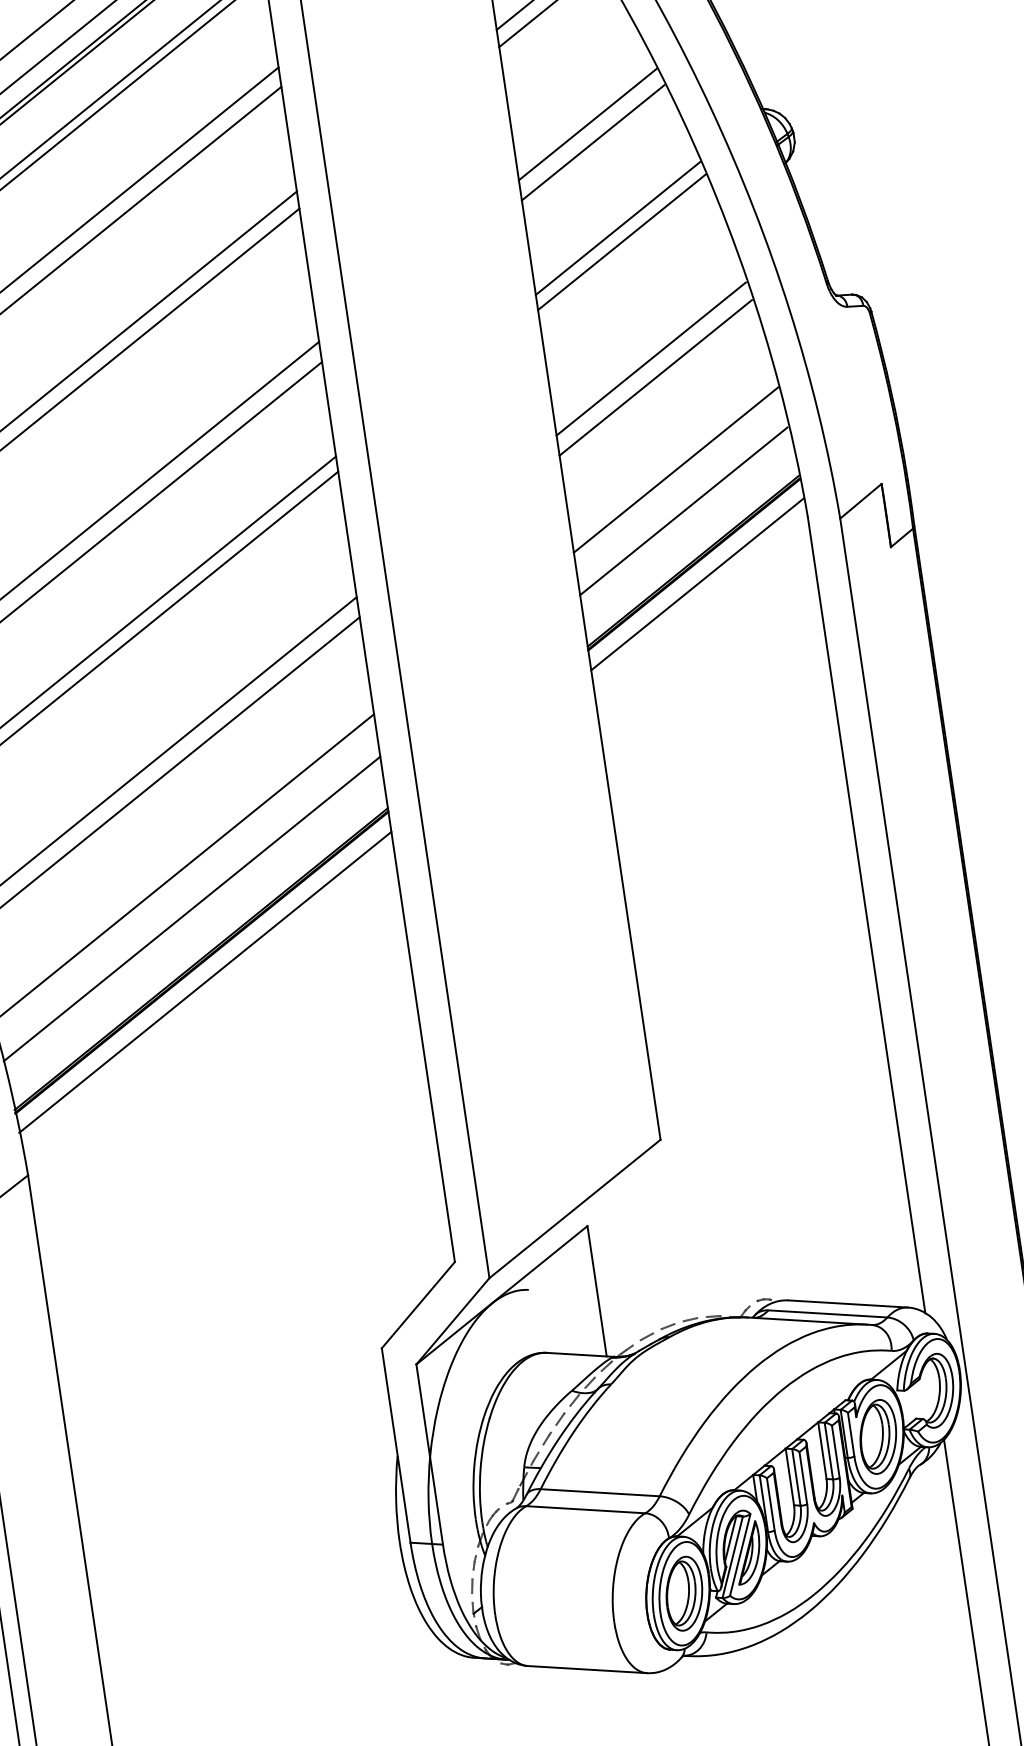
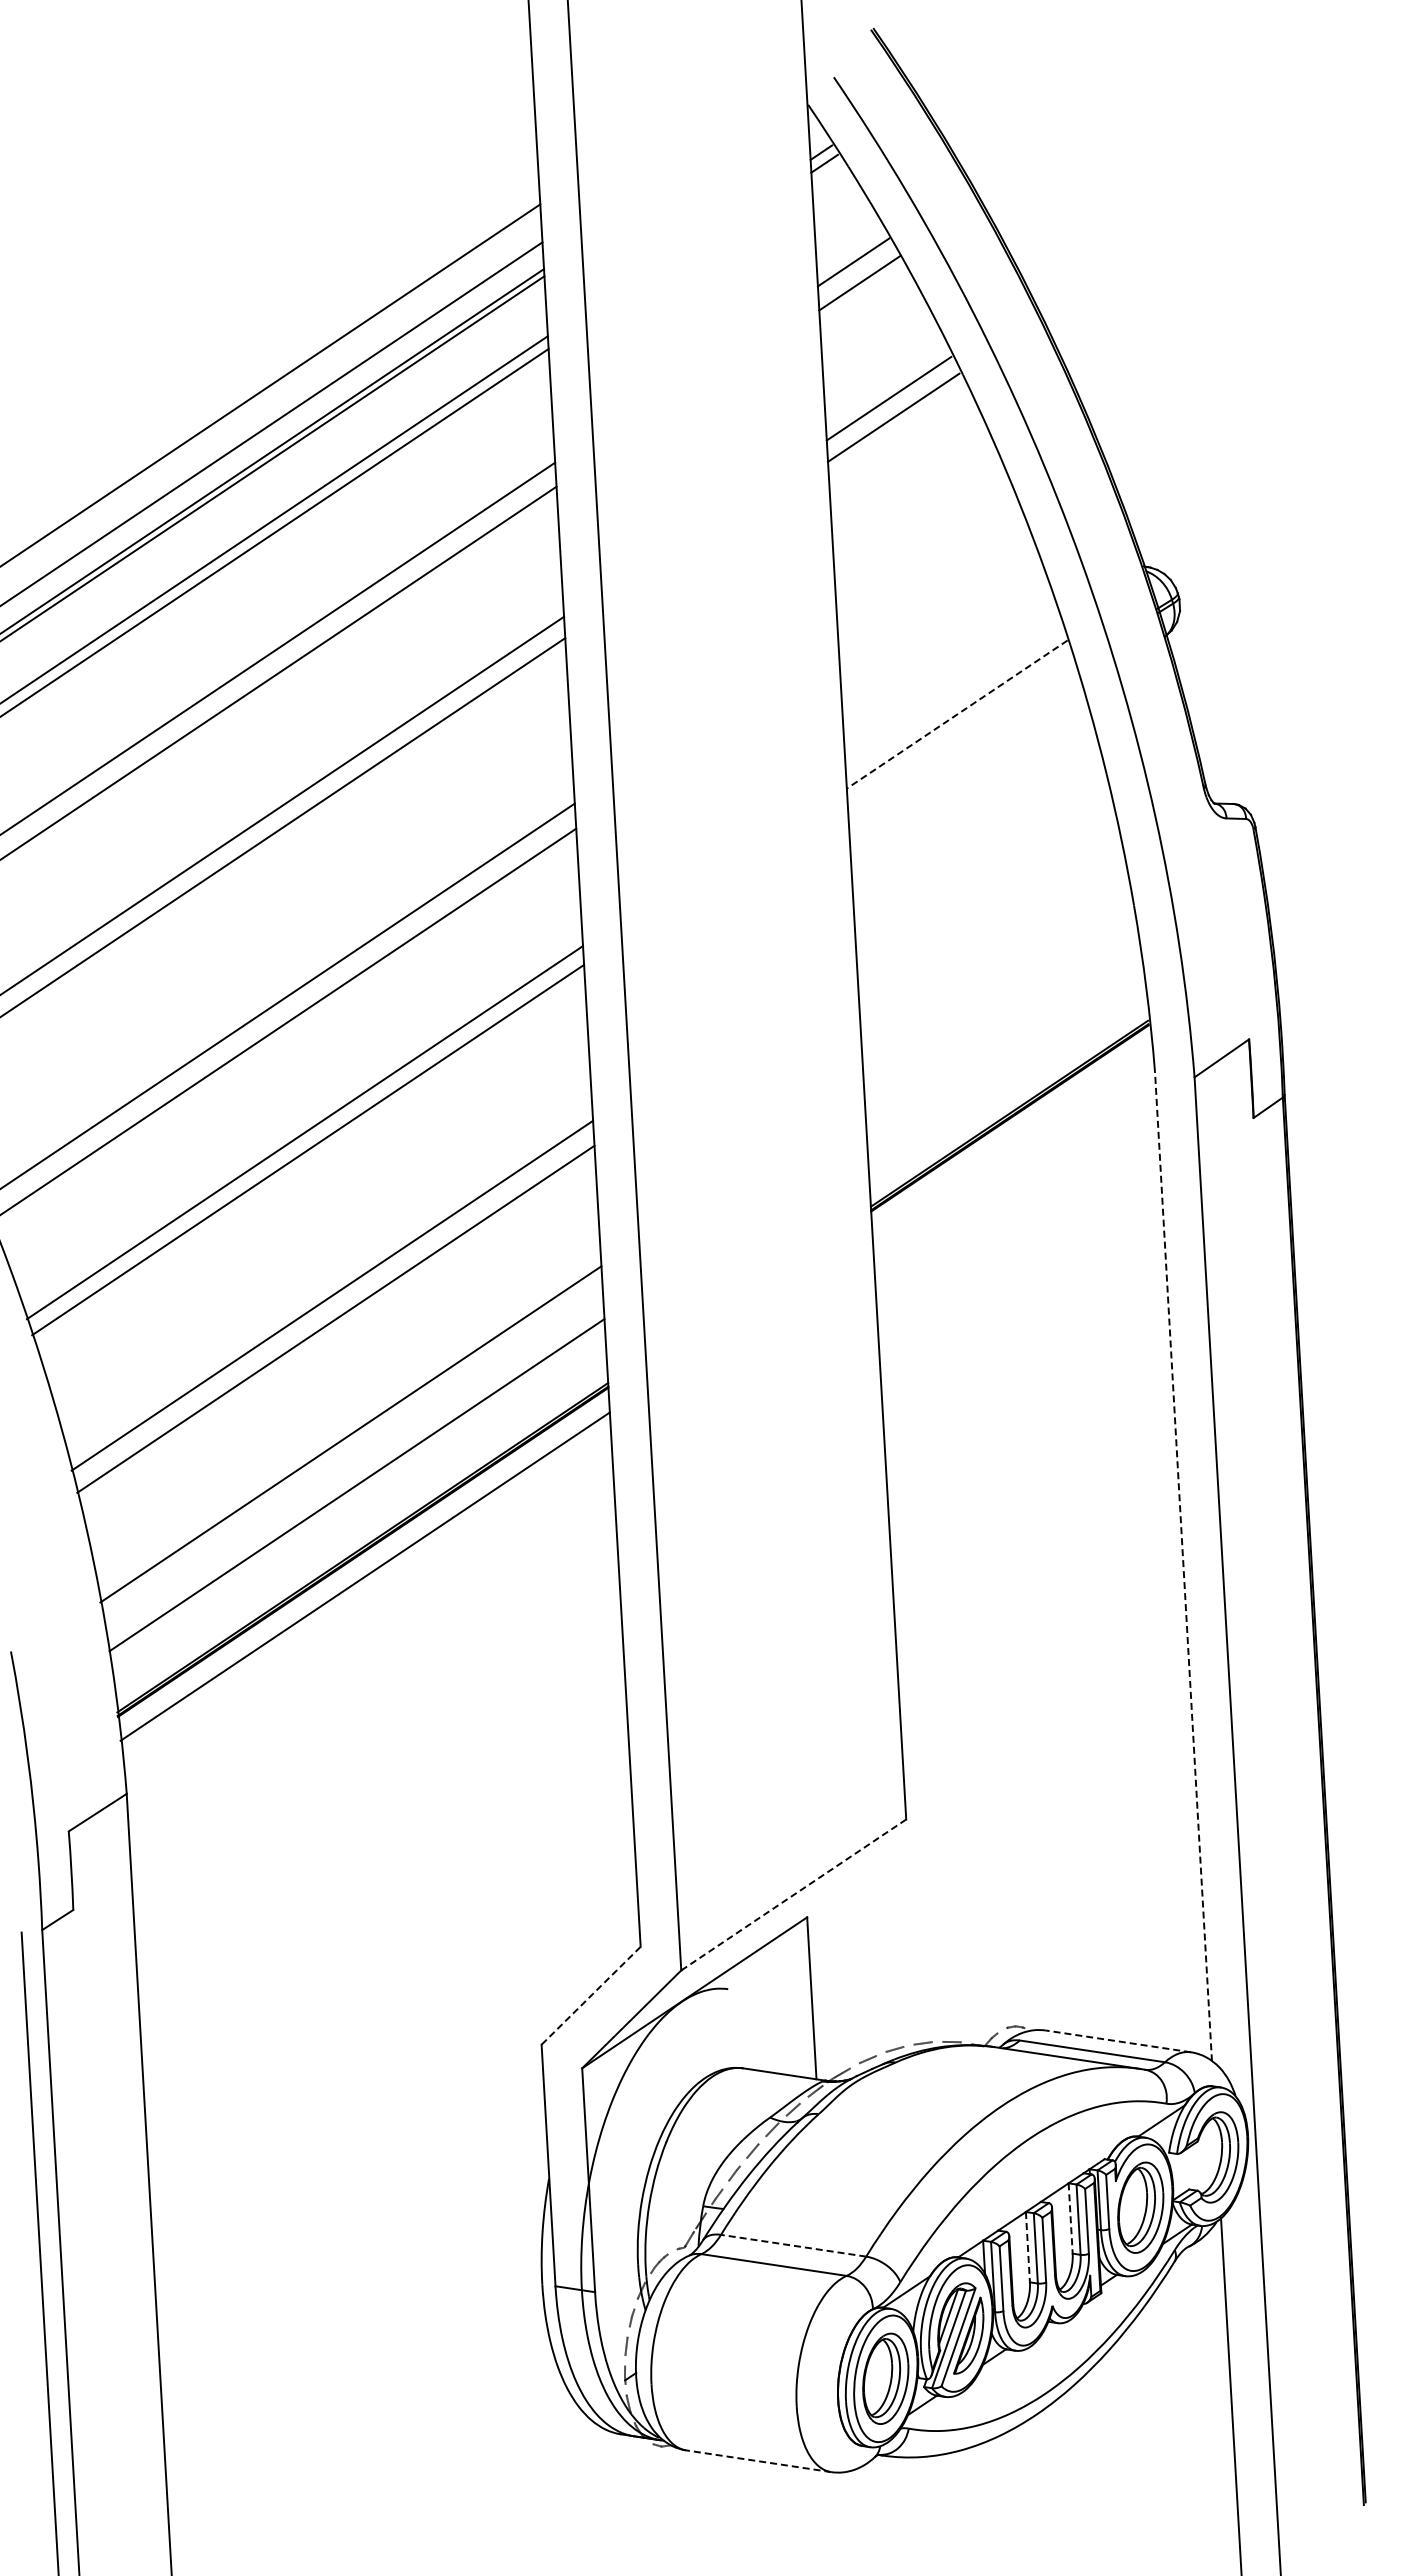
line: (587, 124) -> (927, 566), removed
line: (593, 142) -> (932, 589), removed
line: (617, 227) -> (953, 696), removed
line: (622, 242) -> (957, 714), solid -> dashed
line: (650, 358) -> (979, 860), removed
line: (655, 377) -> (983, 884), removed
line: (675, 469) -> (998, 999), removed
line: (683, 510) -> (1003, 1050), removed
line: (696, 584) -> (1011, 1142), removed
line: (866, 915) -> (1183, 1566), solid -> dashed
line: (575, 1208) -> (794, 1894), solid -> dashed
line: (418, 1304) -> (591, 1995), solid -> dashed
line: (847, 1304) -> (1117, 2041), solid -> dashed
line: (822, 1451) -> (1070, 2219), solid -> dashed
line: (789, 1477) -> (1027, 2247), solid -> dashed
line: (600, 1492) -> (793, 2245), solid -> dashed
line: (587, 1669) -> (758, 2461), solid -> dashed

